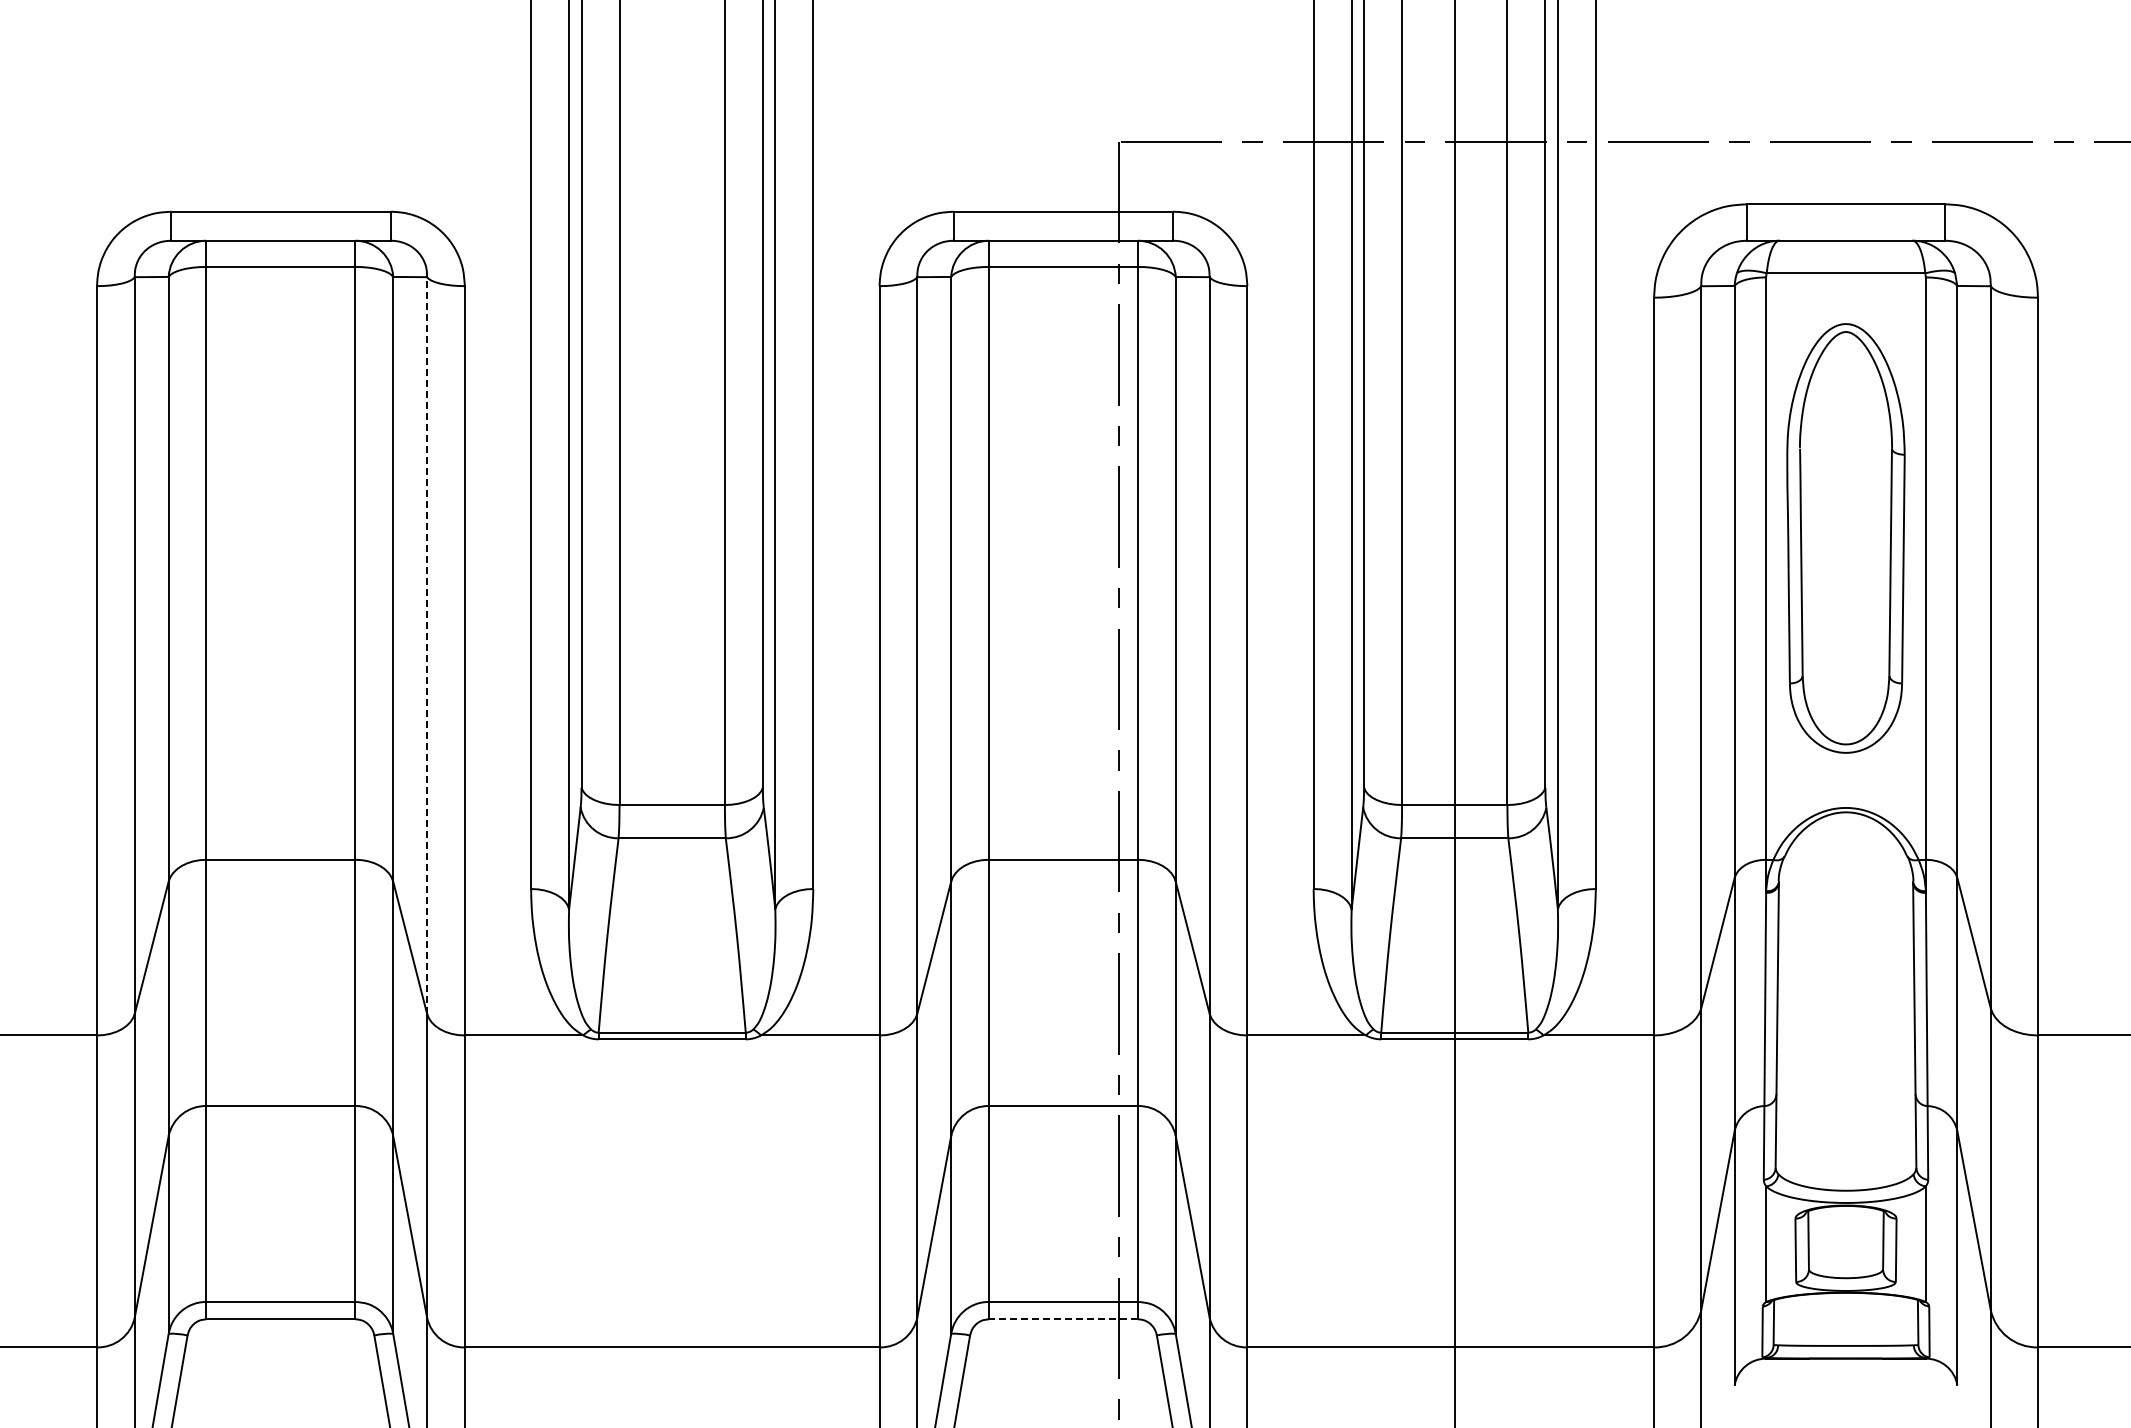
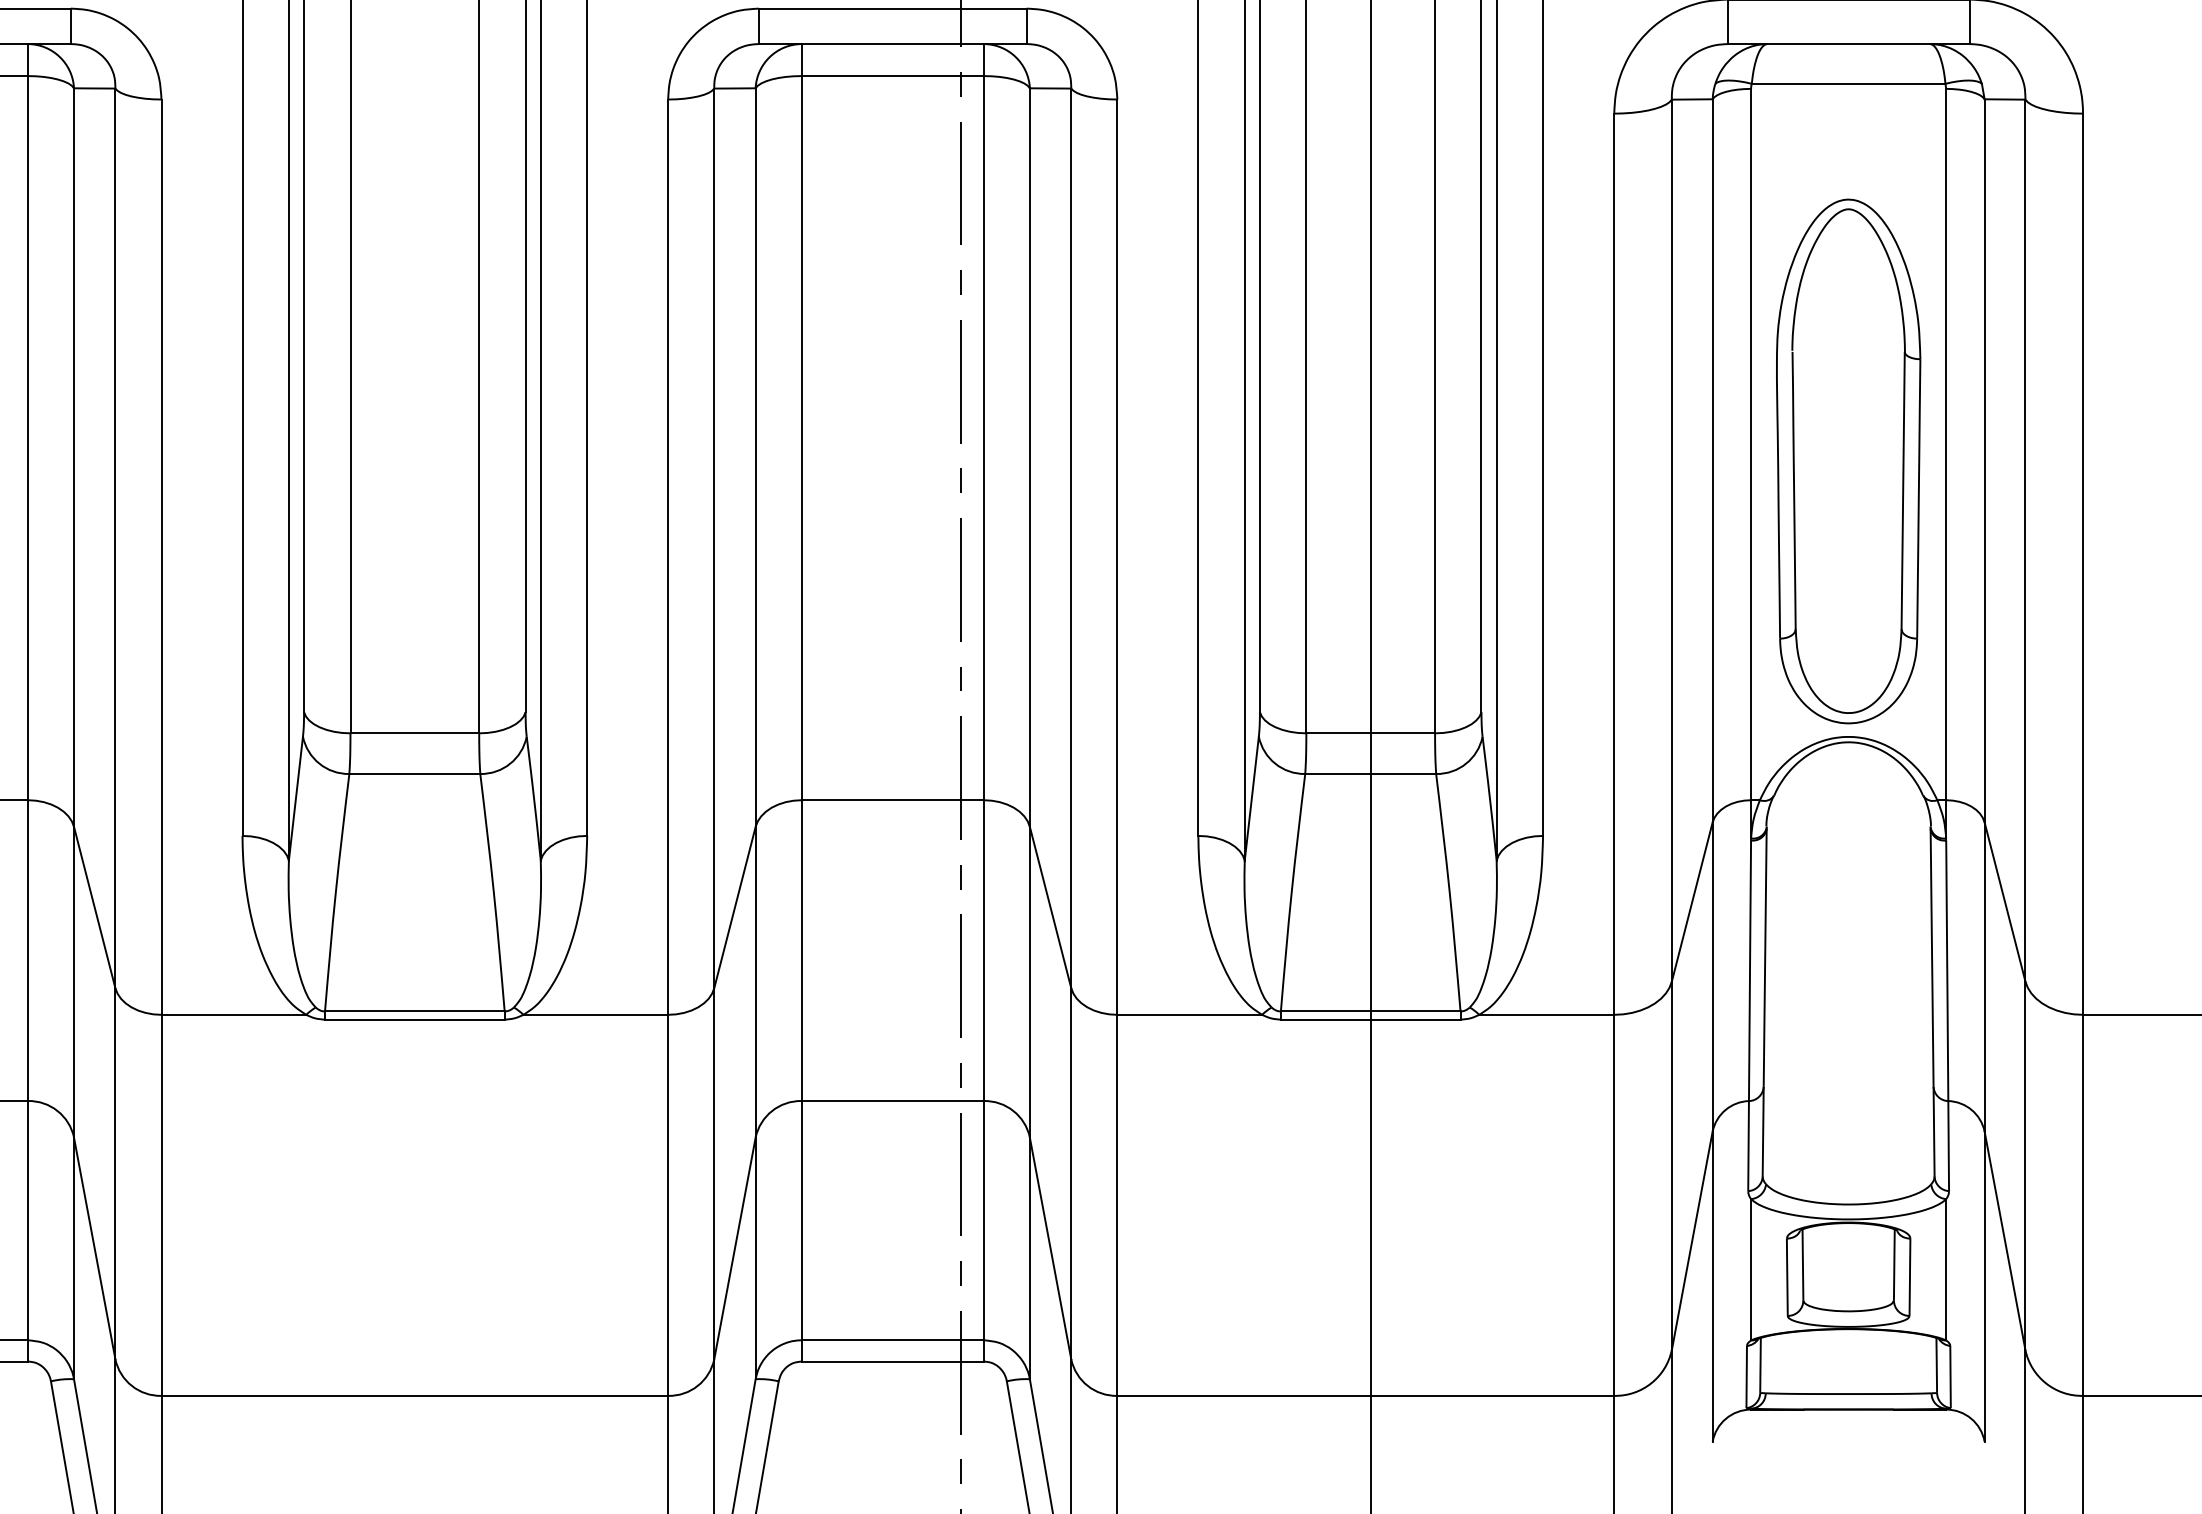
part: (1845, 538) -> (1848, 461), moved
line: (427, 644) -> (115, 537), dashed -> solid
line: (1063, 1319) -> (892, 1361), dashed -> solid

